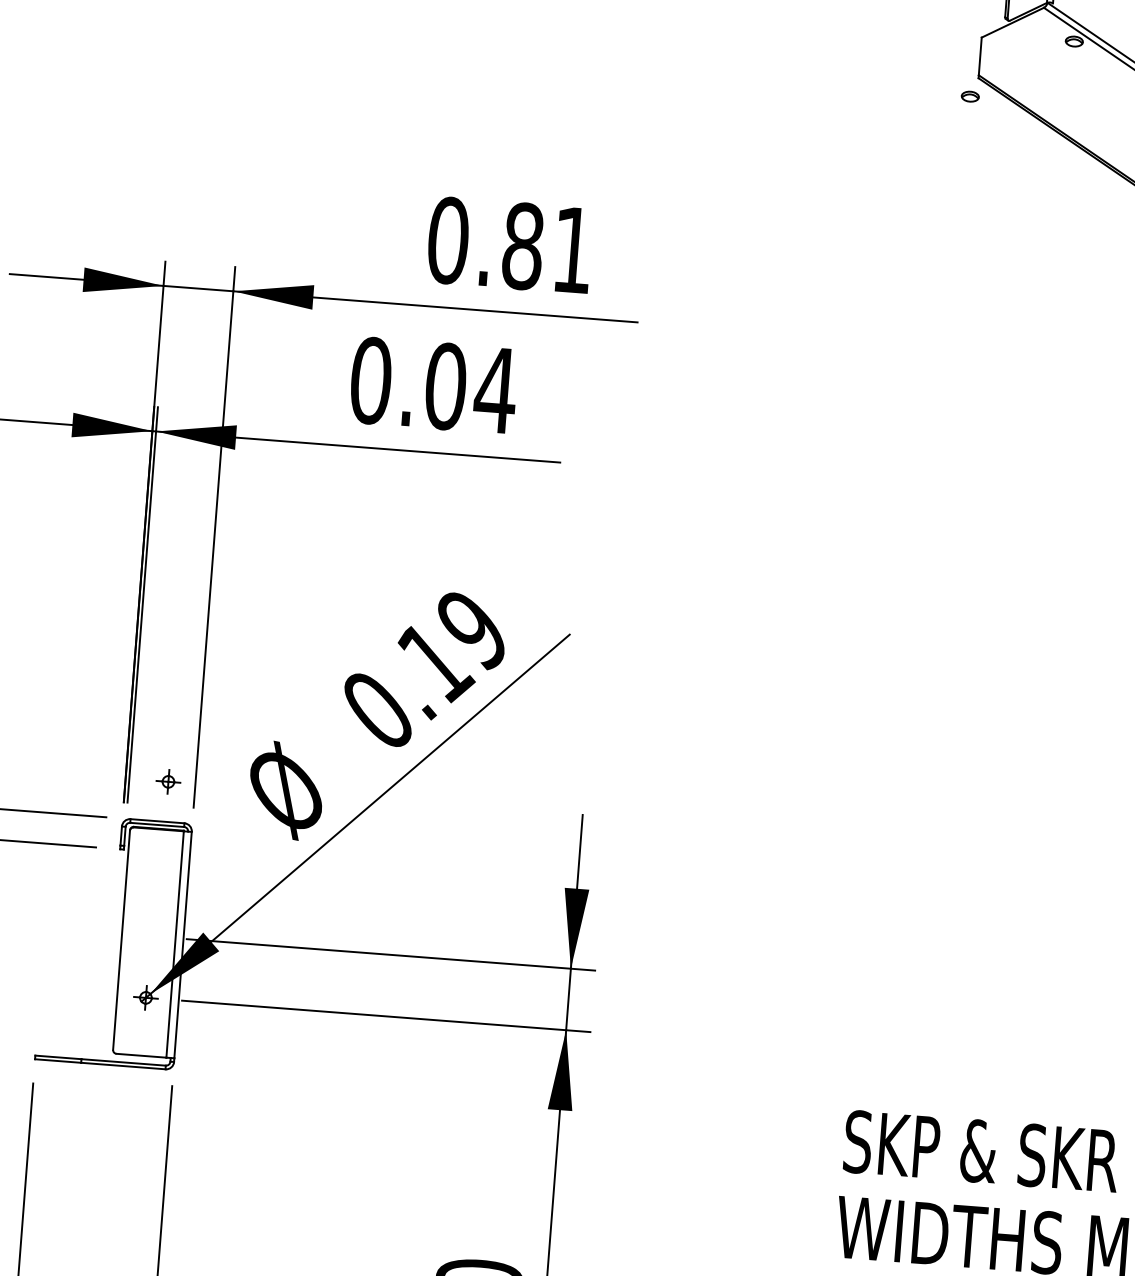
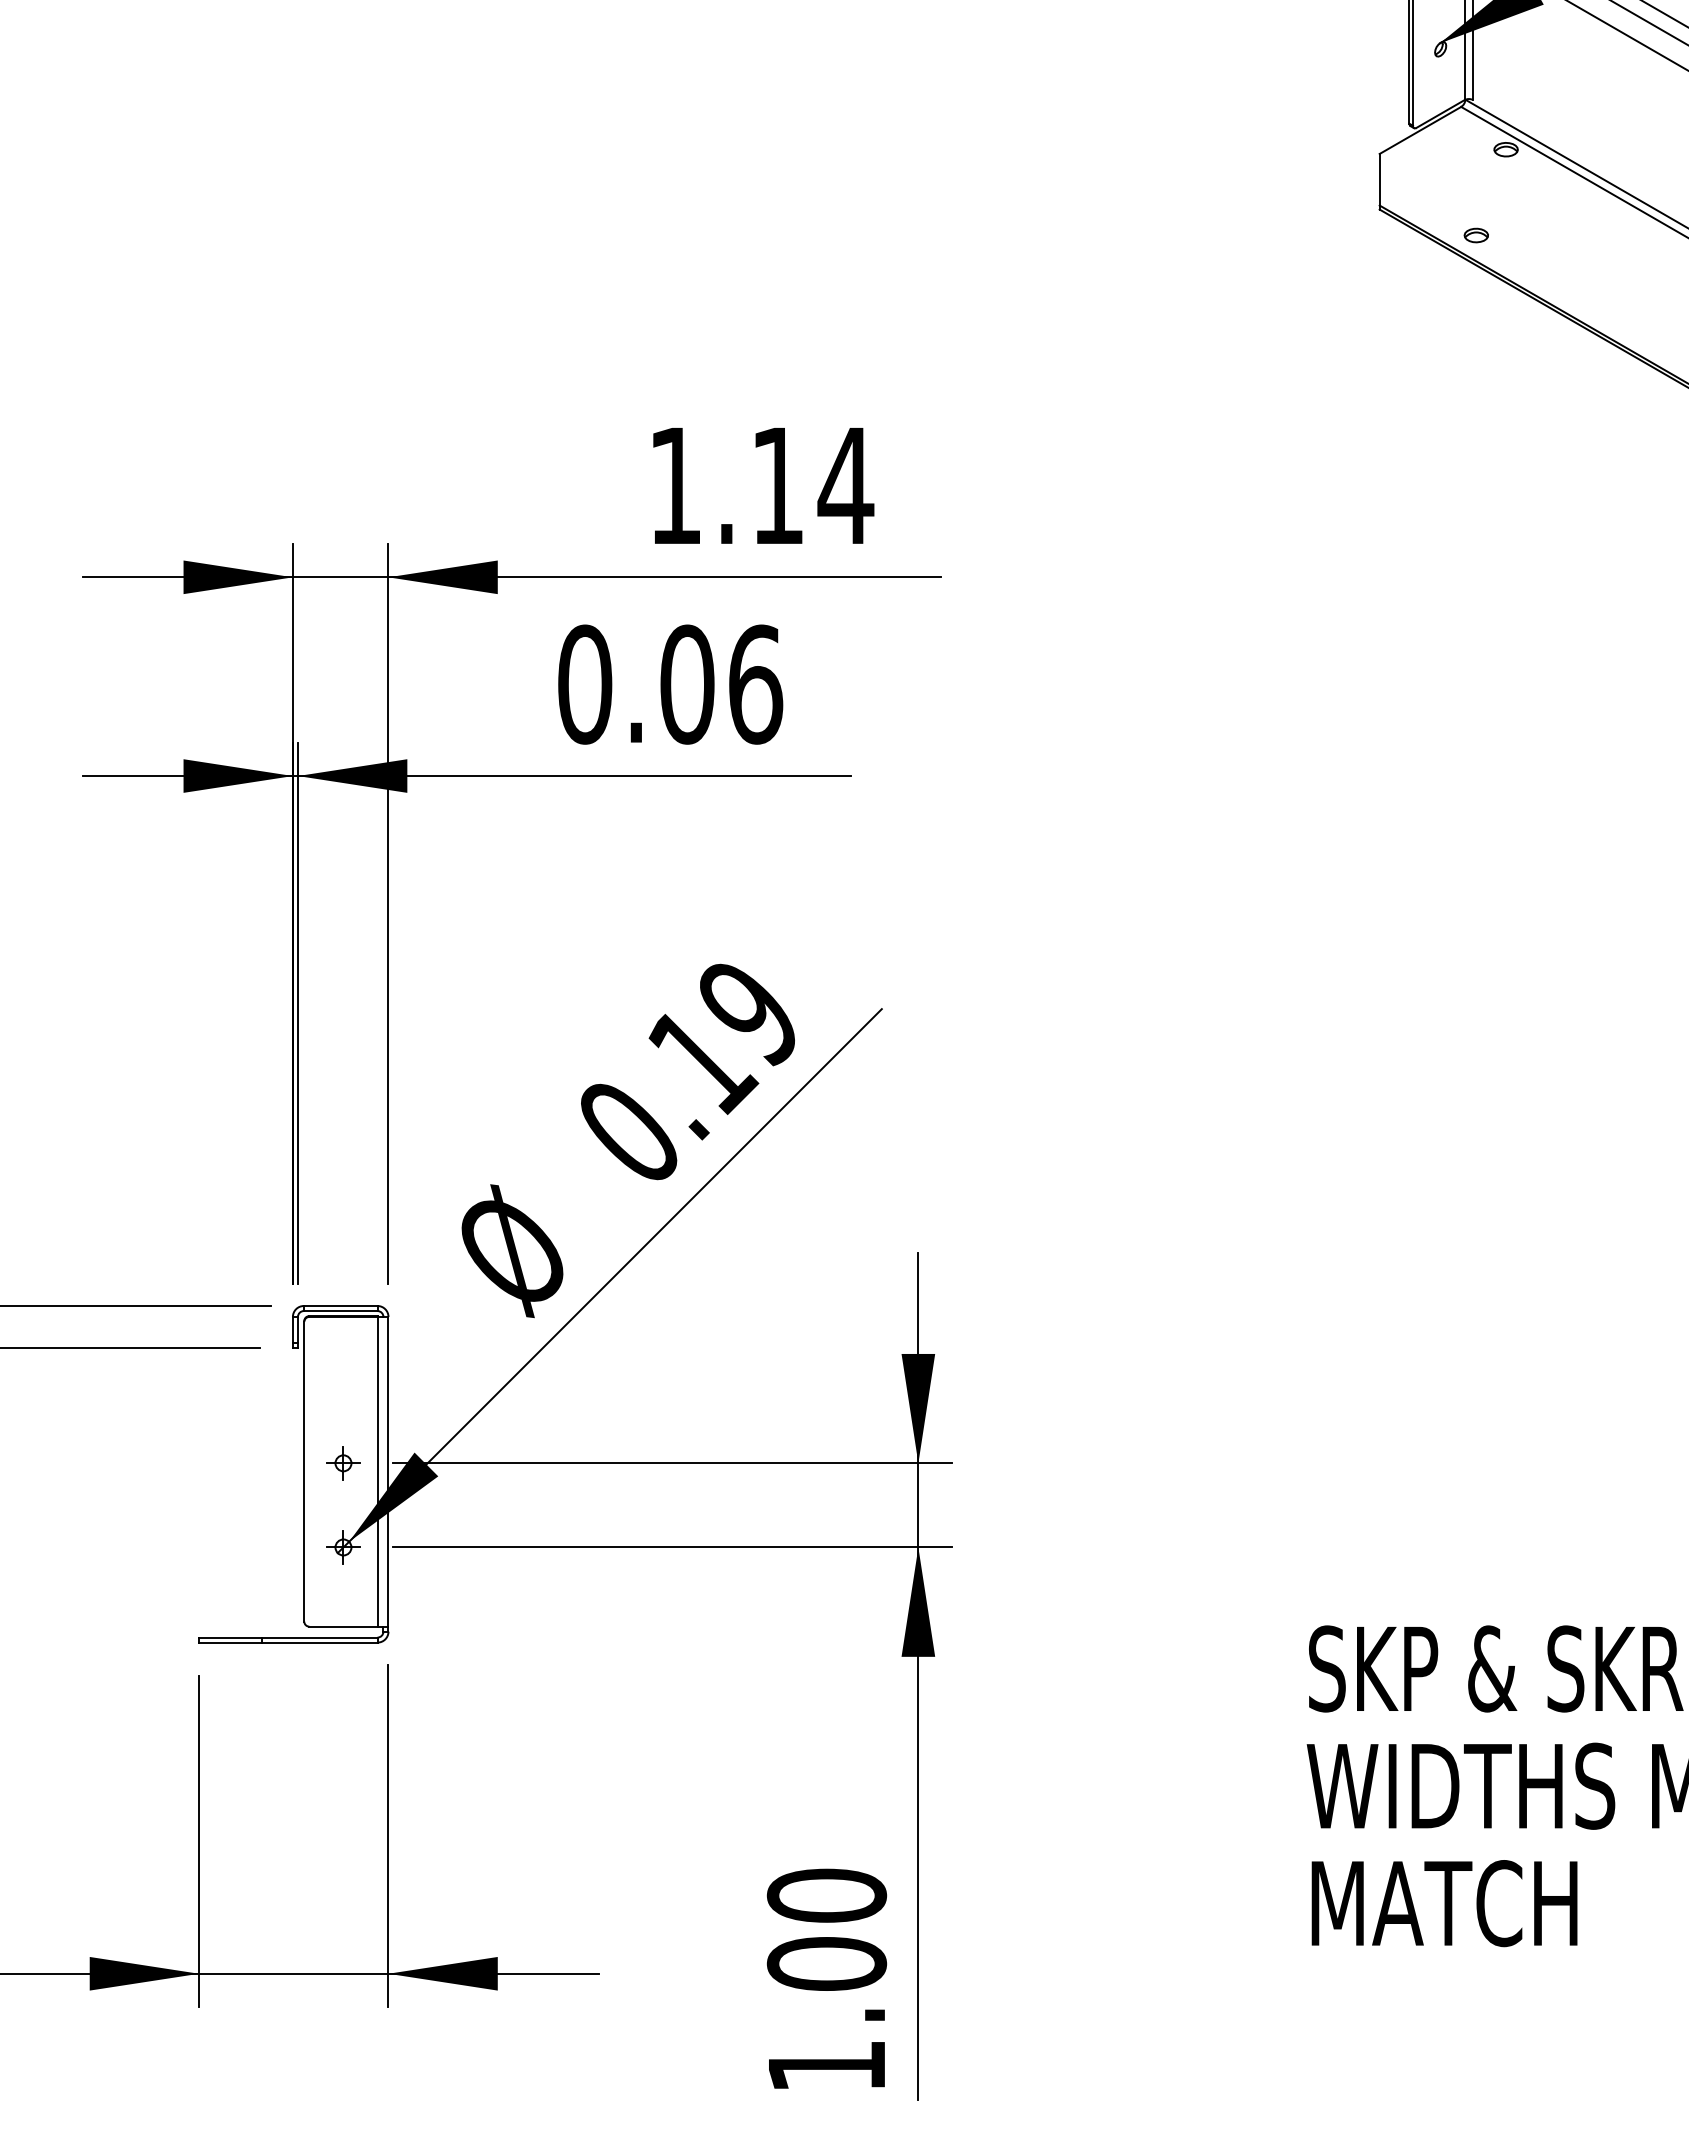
part: (969, 96) -> (1475, 235), moved
text: (511, 245) -> (761, 485), 0.81 -> 1.14
text: (495, 390) -> (755, 684), 0.04 -> 0.06
part: (168, 782) -> (343, 1463), moved

